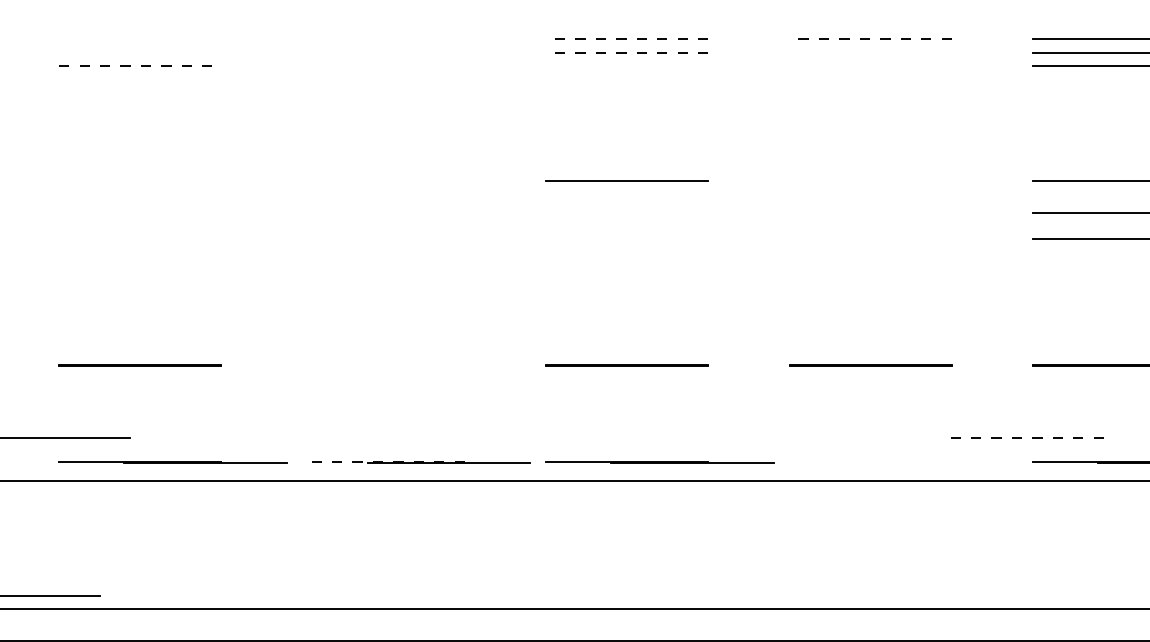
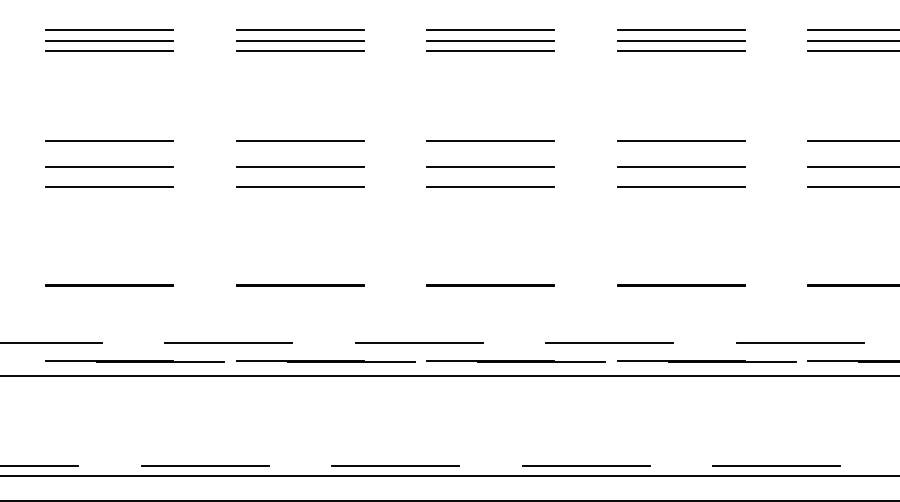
line: (140, 39) -> (109, 30), added
line: (383, 39) -> (300, 30), added
line: (626, 39) -> (490, 30), dashed -> solid
line: (870, 39) -> (681, 30), dashed -> solid
line: (140, 52) -> (109, 40), added
line: (383, 52) -> (300, 40), added
line: (626, 52) -> (490, 40), dashed -> solid
line: (870, 52) -> (681, 40), added
line: (140, 65) -> (109, 51), dashed -> solid
line: (383, 65) -> (300, 51), added
line: (627, 65) -> (491, 51), added
line: (870, 65) -> (681, 51), added
line: (139, 180) -> (109, 141), added
line: (383, 180) -> (300, 141), added
line: (870, 180) -> (681, 141), added
line: (140, 213) -> (109, 166), added
line: (383, 213) -> (300, 166), added
line: (627, 213) -> (491, 166), added
line: (870, 213) -> (681, 166), added
line: (140, 239) -> (109, 187), added
line: (383, 239) -> (300, 187), added
line: (627, 239) -> (491, 187), added
line: (870, 239) -> (681, 187), added
line: (383, 365) -> (300, 285), added
line: (292, 438) -> (228, 342), added
line: (535, 438) -> (419, 342), added
line: (779, 438) -> (610, 342), added
line: (1022, 438) -> (800, 342), dashed -> solid
line: (383, 461) -> (300, 360), dashed -> solid
line: (903, 462) -> (707, 361), added
line: (261, 596) -> (204, 466), added
line: (505, 596) -> (395, 466), added
line: (748, 596) -> (585, 466), added
line: (992, 596) -> (776, 466), added

